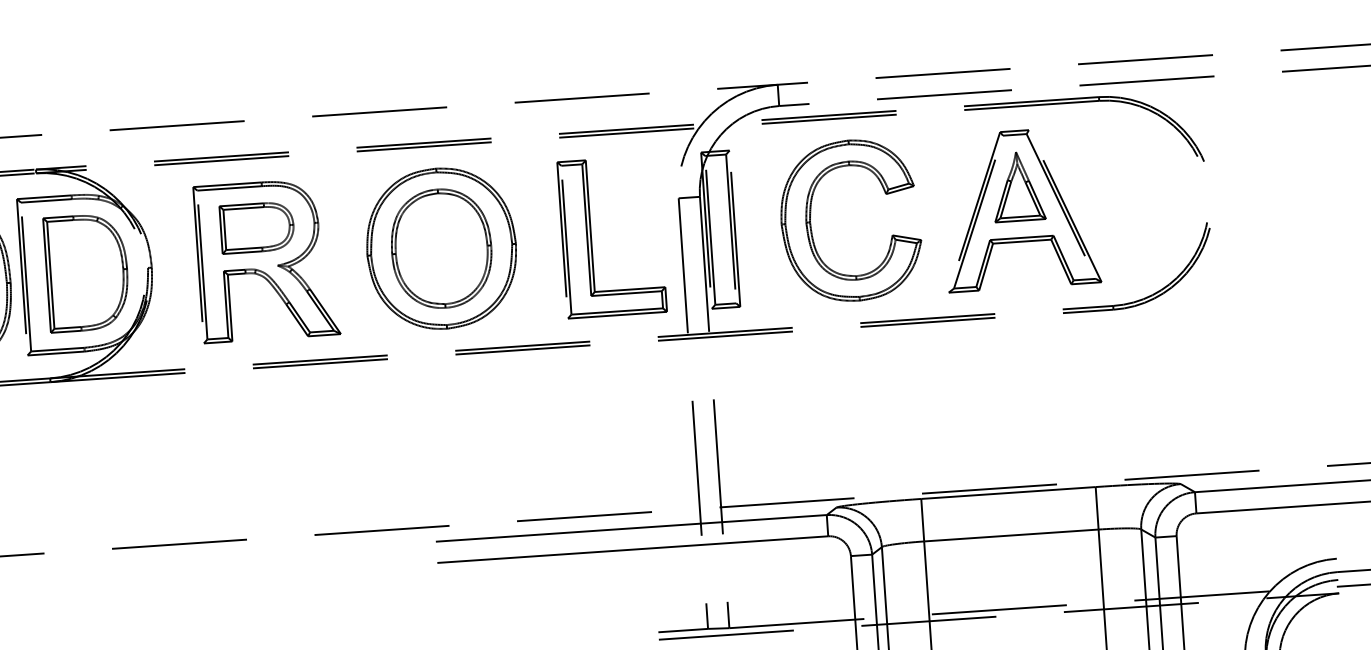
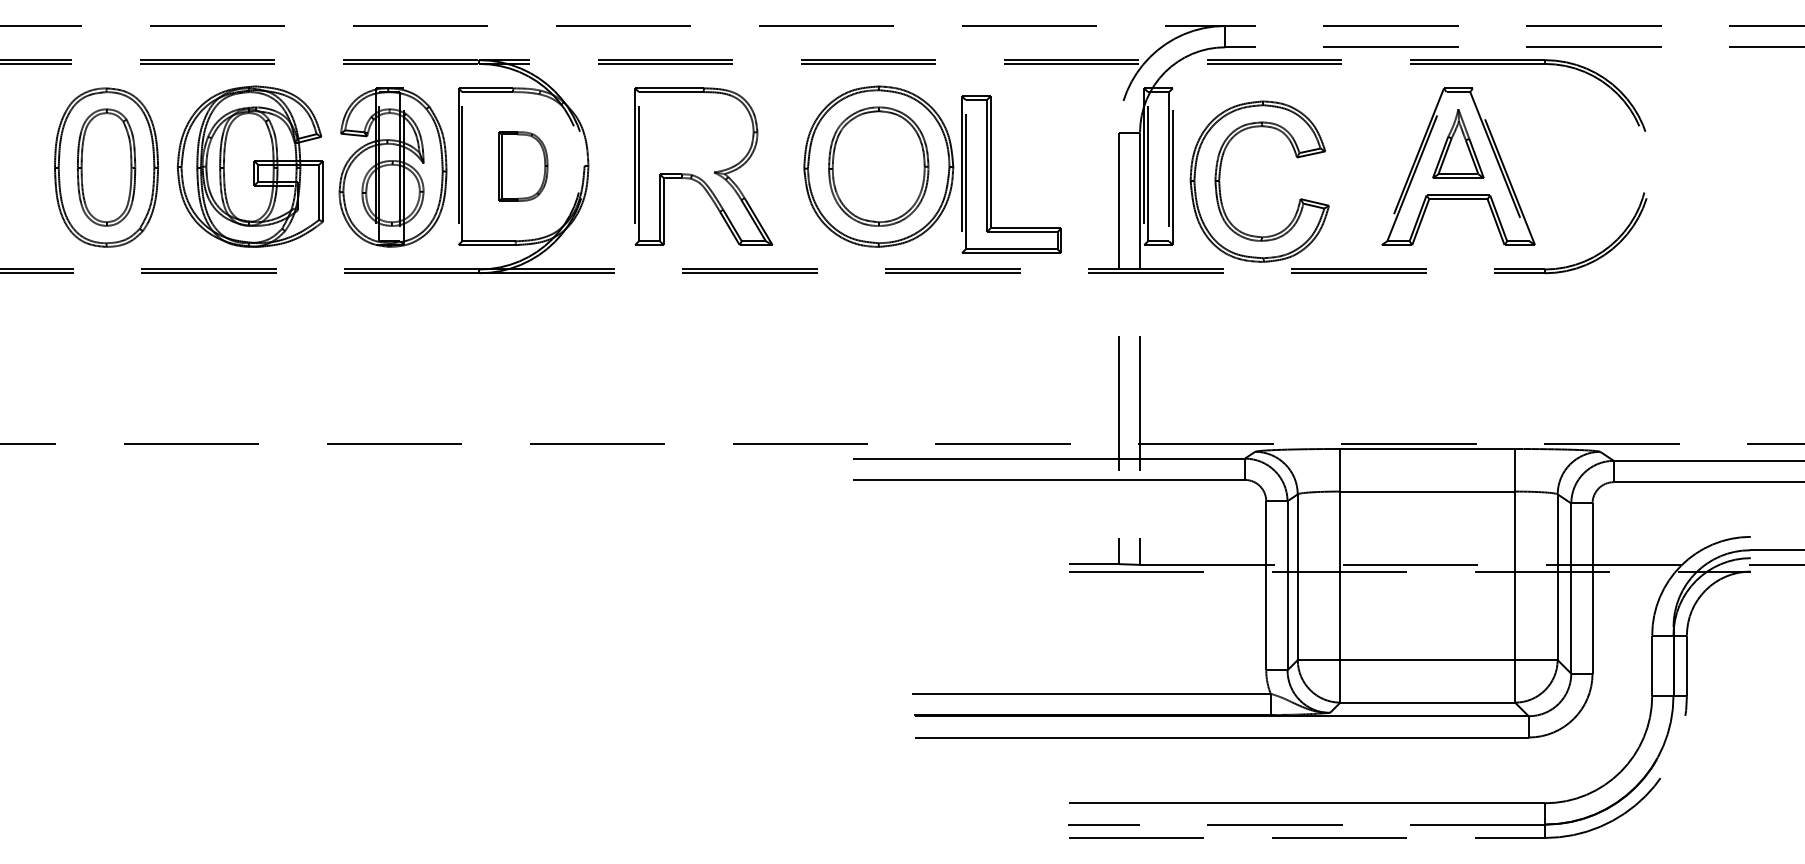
part: (811, 223) -> (1220, 181), moved
part: (257, 226) -> (696, 132), removed
part: (591, 238) -> (991, 174), moved
part: (87, 272) -> (523, 166), size x0.6

